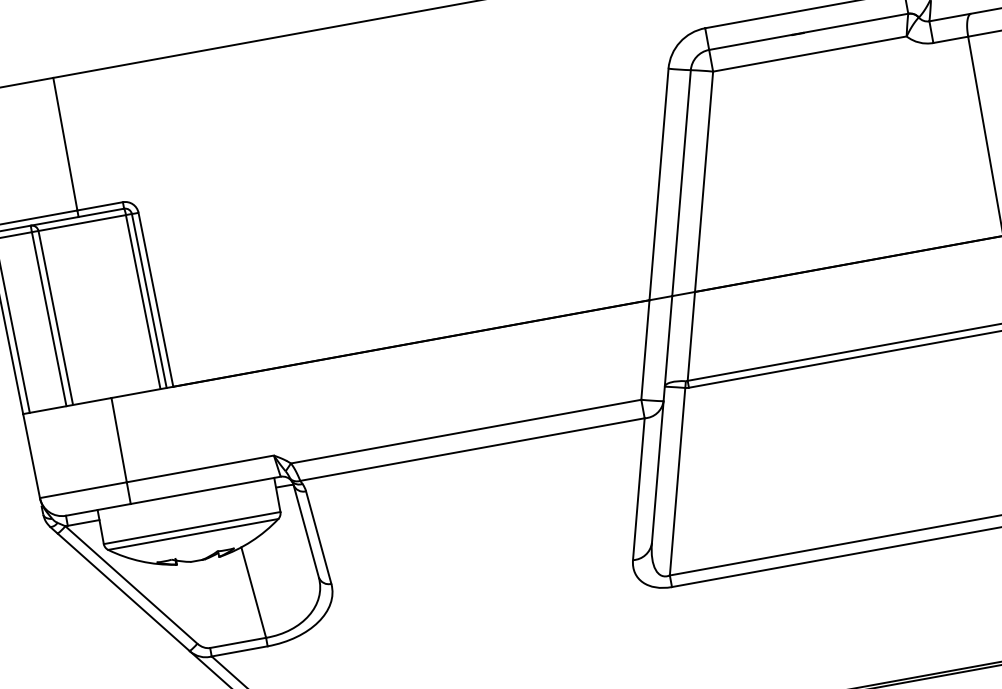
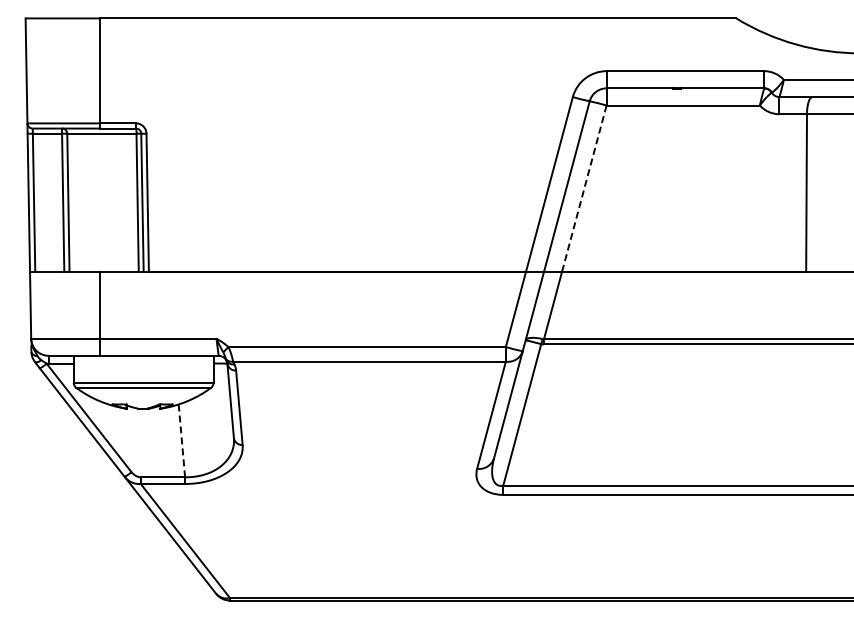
line: (704, 182) -> (584, 189), solid -> dashed
line: (253, 592) -> (181, 440), solid -> dashed

